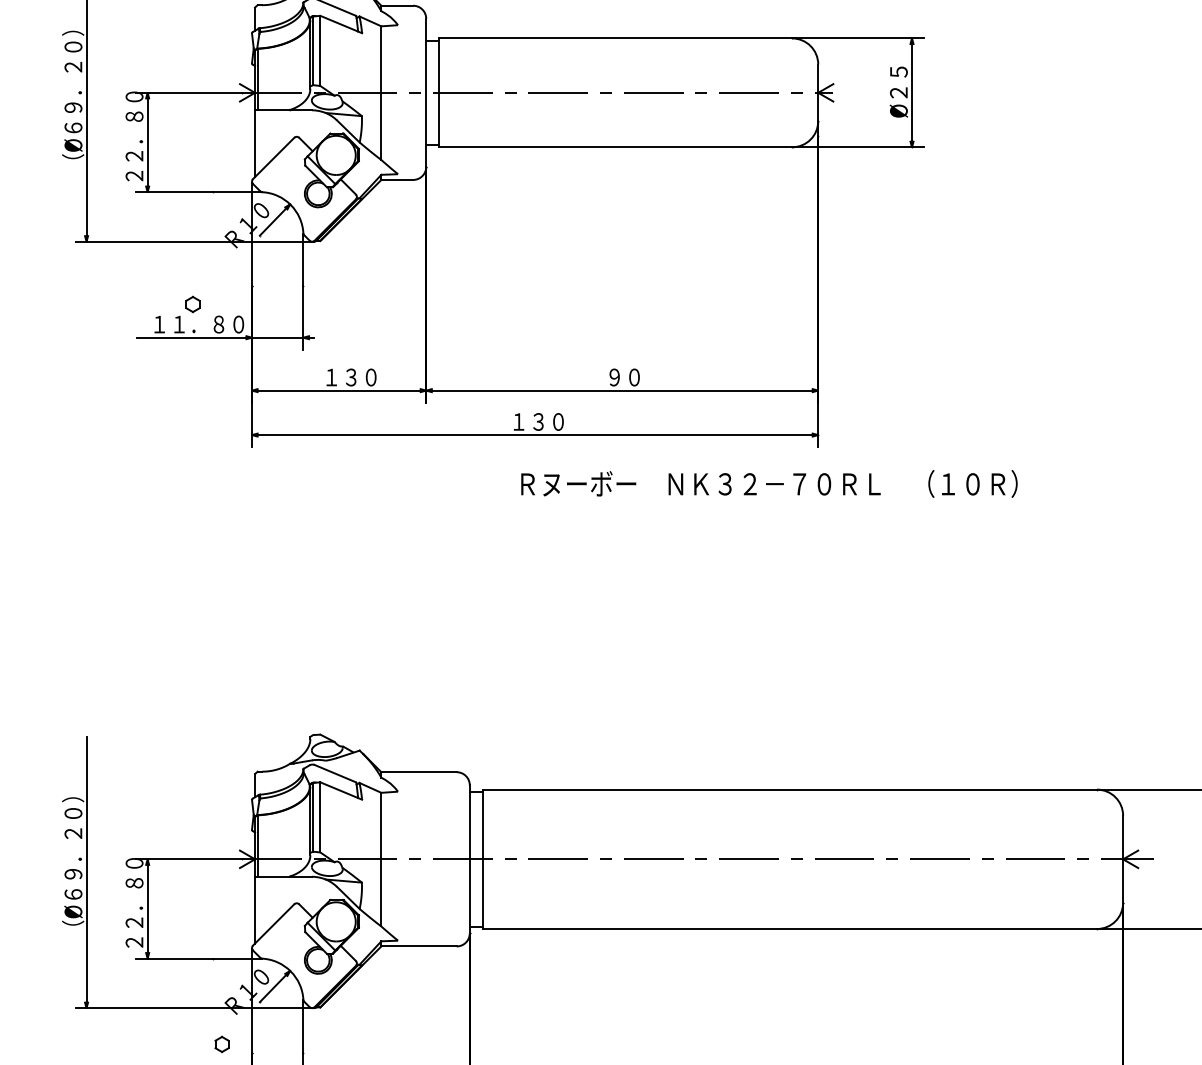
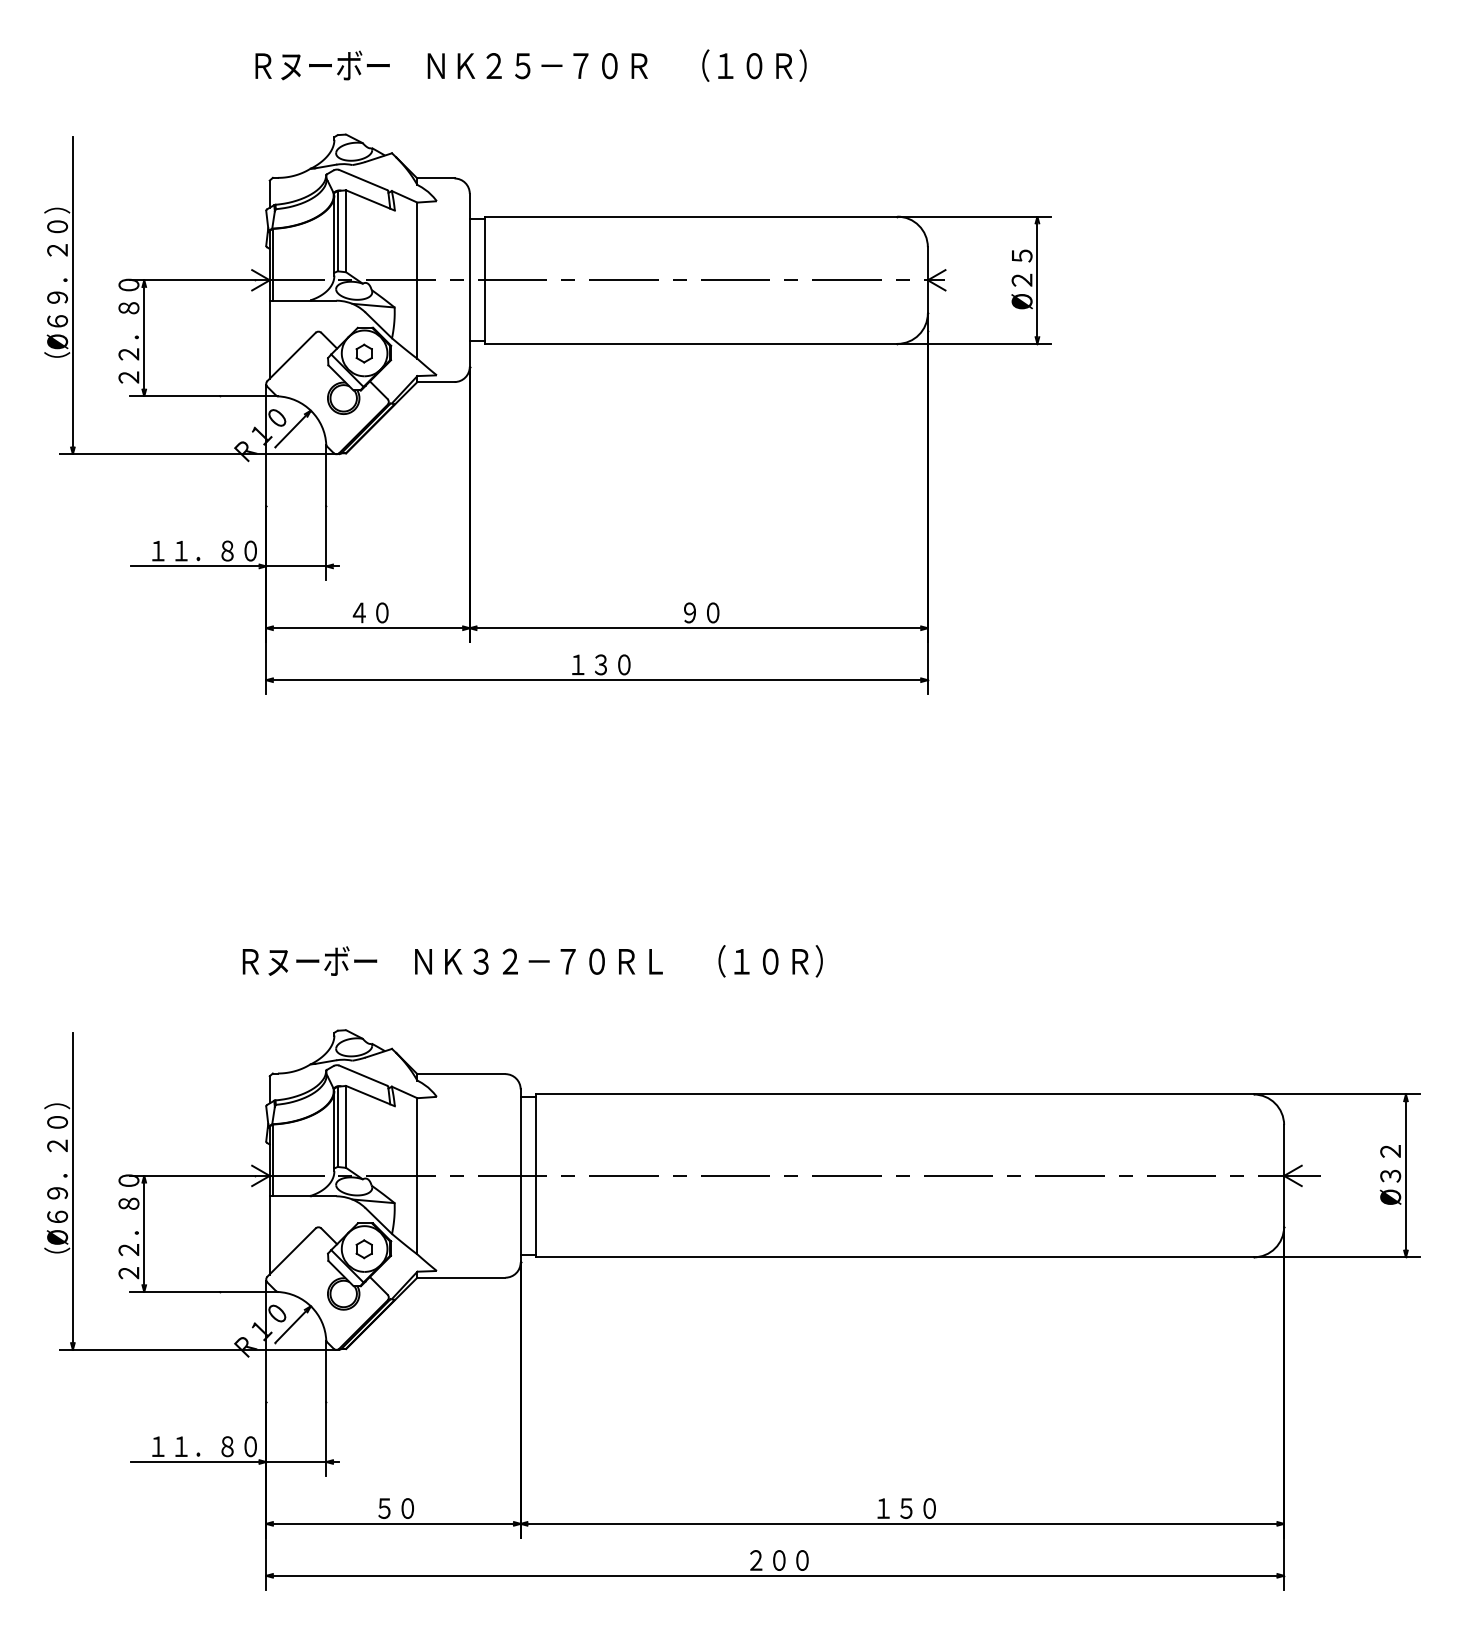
part: (192, 304) -> (363, 353), moved
text: (350, 377) -> (381, 612), １３０ -> ４０
text: (769, 484) -> (532, 961), moved
part: (221, 1044) -> (363, 1249), moved

